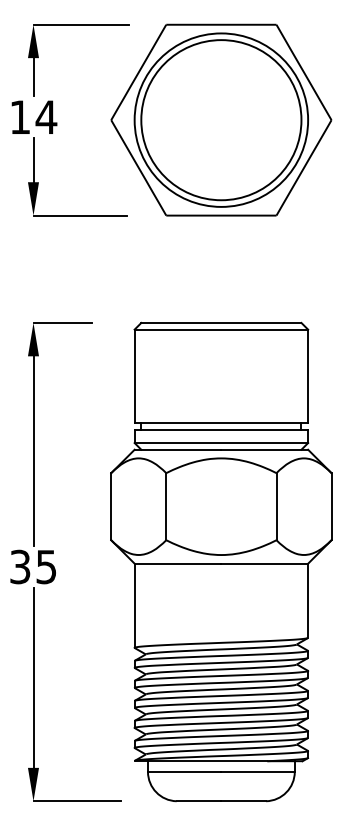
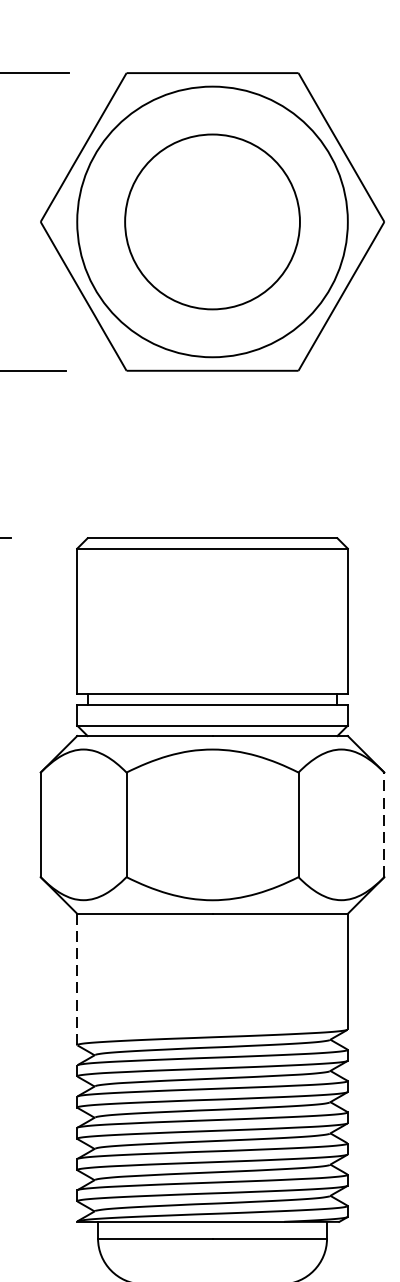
circle: (221, 120) -> (212, 222), size x0.7
line: (331, 506) -> (384, 824), solid -> dashed
line: (134, 606) -> (77, 980), solid -> dashed

